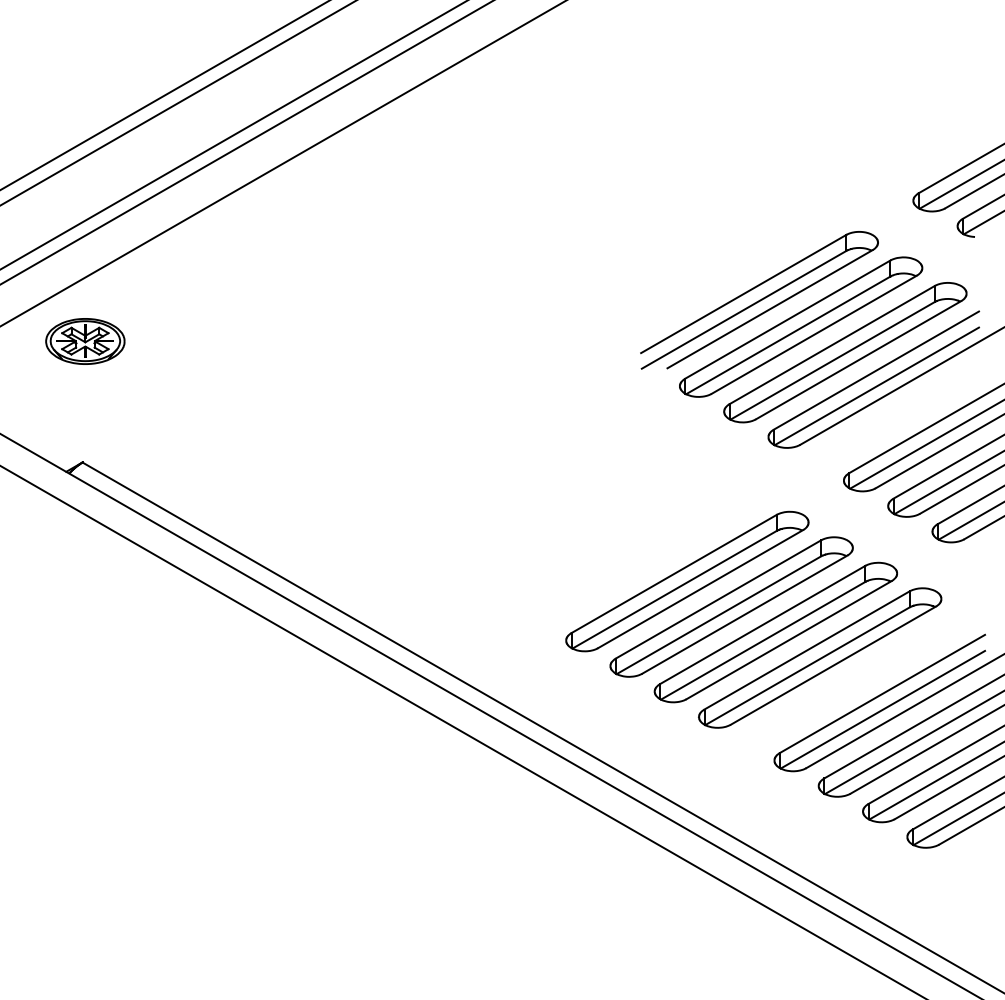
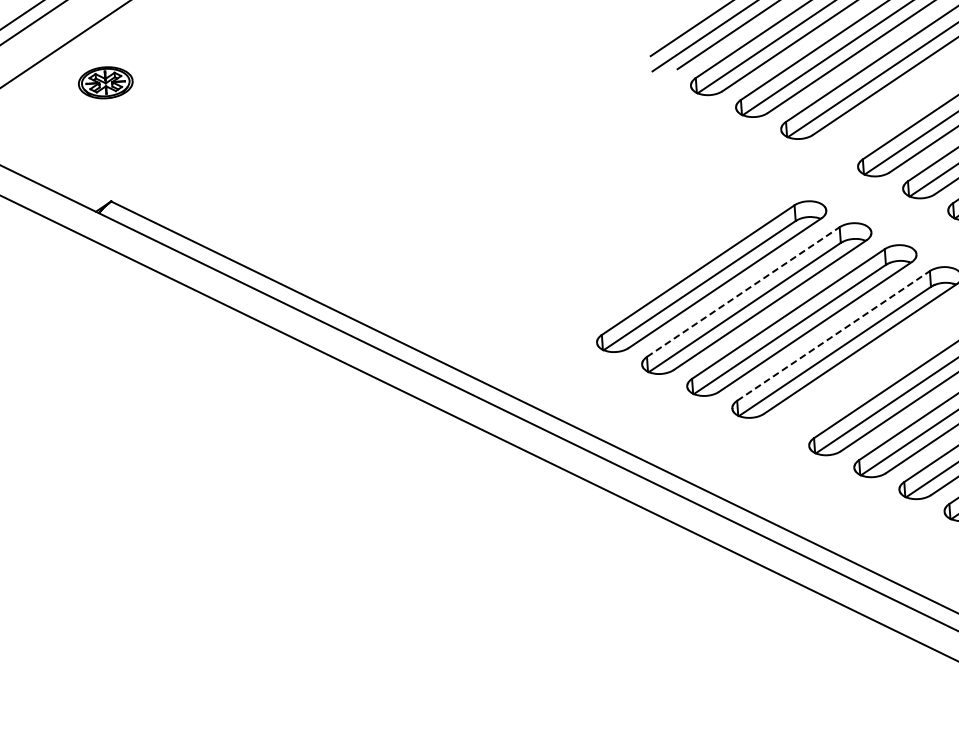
part: (85, 341) -> (105, 82), size x0.7
line: (718, 599) -> (743, 292), solid -> dashed
line: (807, 650) -> (834, 335), solid -> dashed

